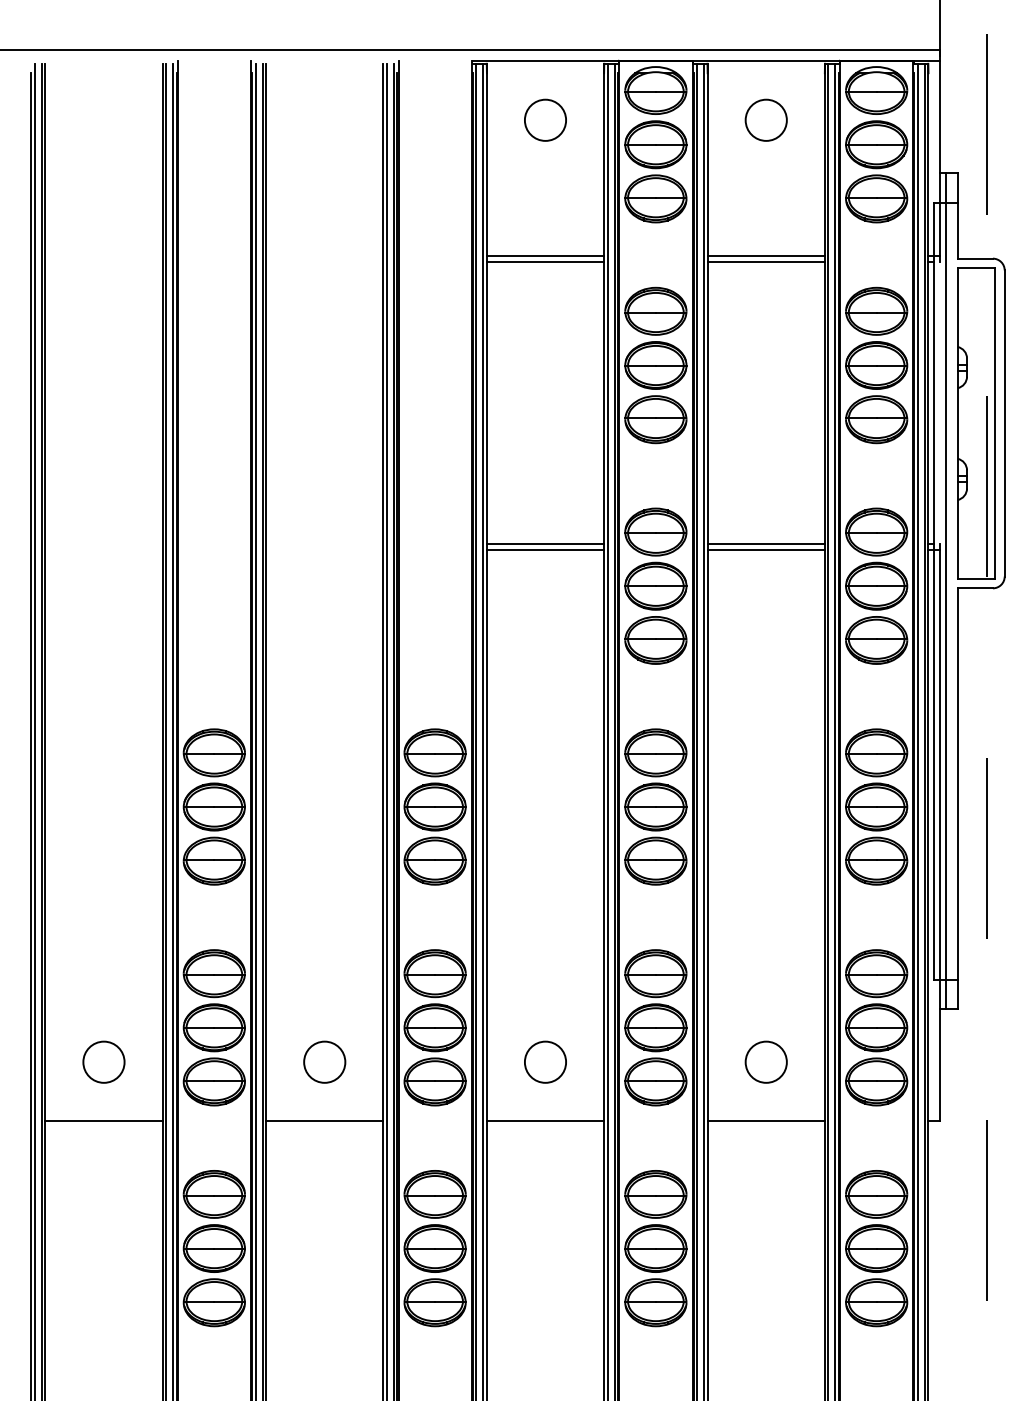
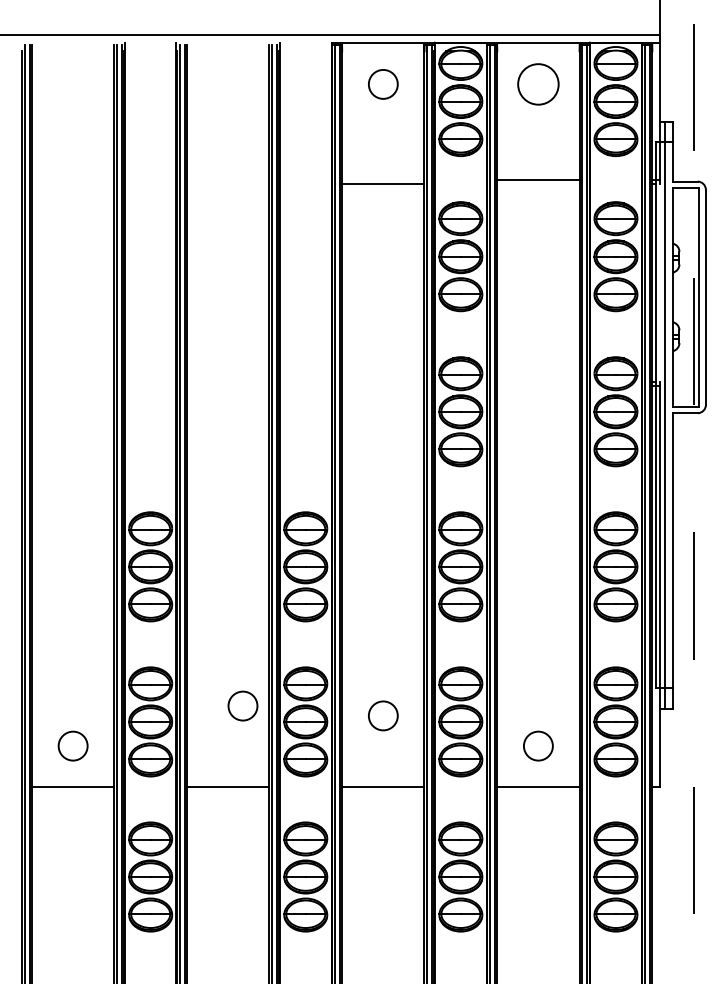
circle: (765, 119) -> (537, 83), size x1.4
line: (545, 255) -> (383, 179), removed
line: (765, 261) -> (537, 183), removed
line: (545, 544) -> (383, 382), removed
line: (765, 544) -> (537, 382), removed
line: (545, 550) -> (383, 386), removed
line: (765, 550) -> (537, 386), removed
circle: (324, 1061) -> (242, 705), moved
circle: (545, 1061) -> (383, 715), moved

